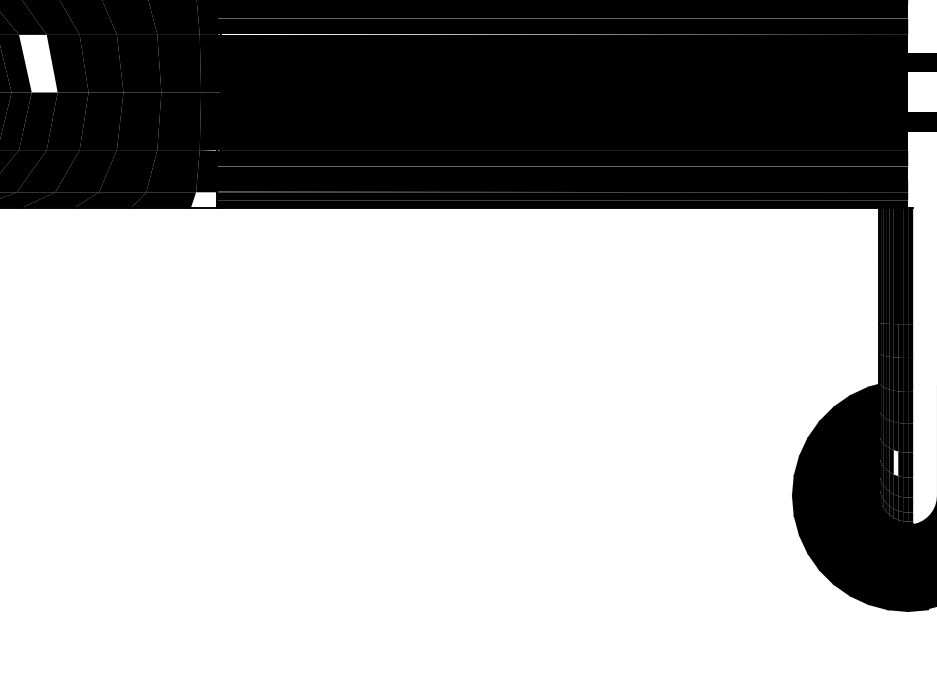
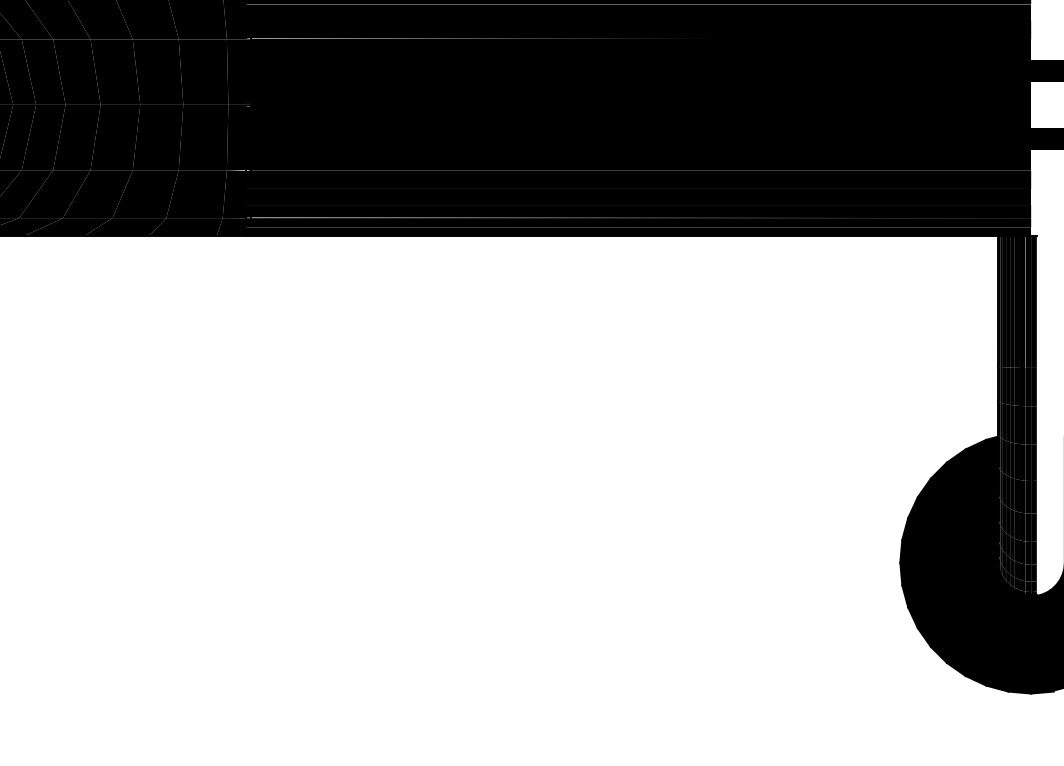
fill: (38, 63) -> (43, 71), added
fill: (205, 199) -> (233, 226), added
fill: (895, 463) -> (1016, 525), added

